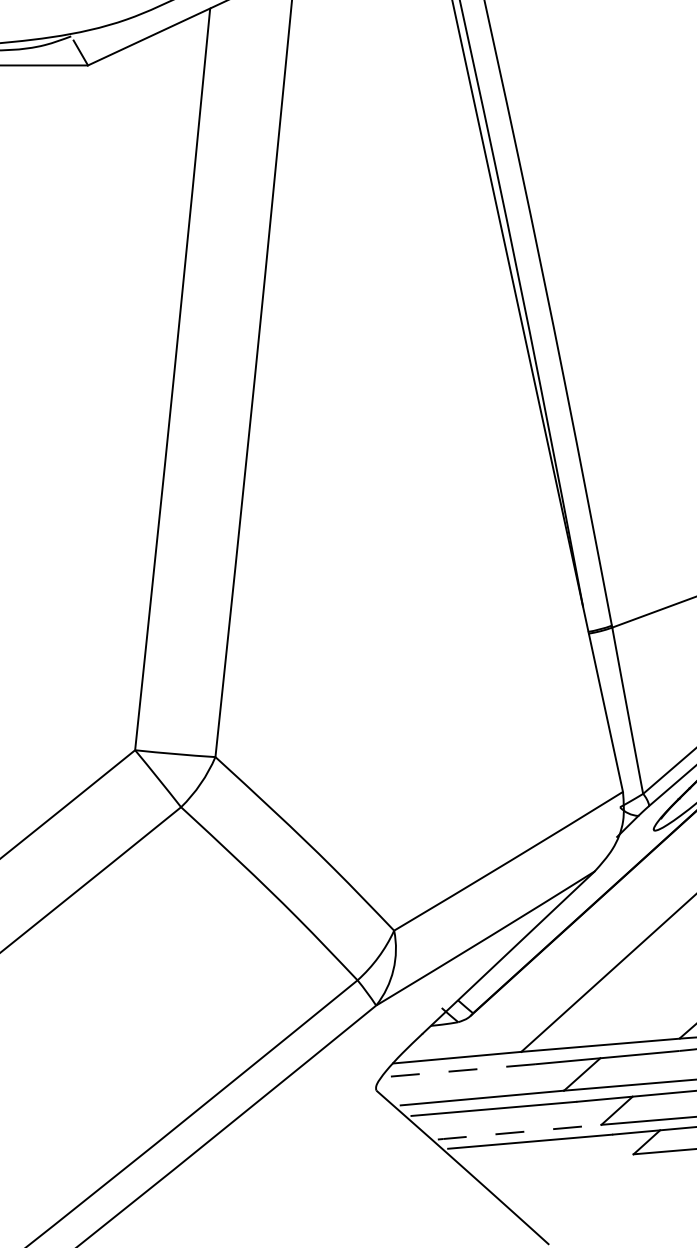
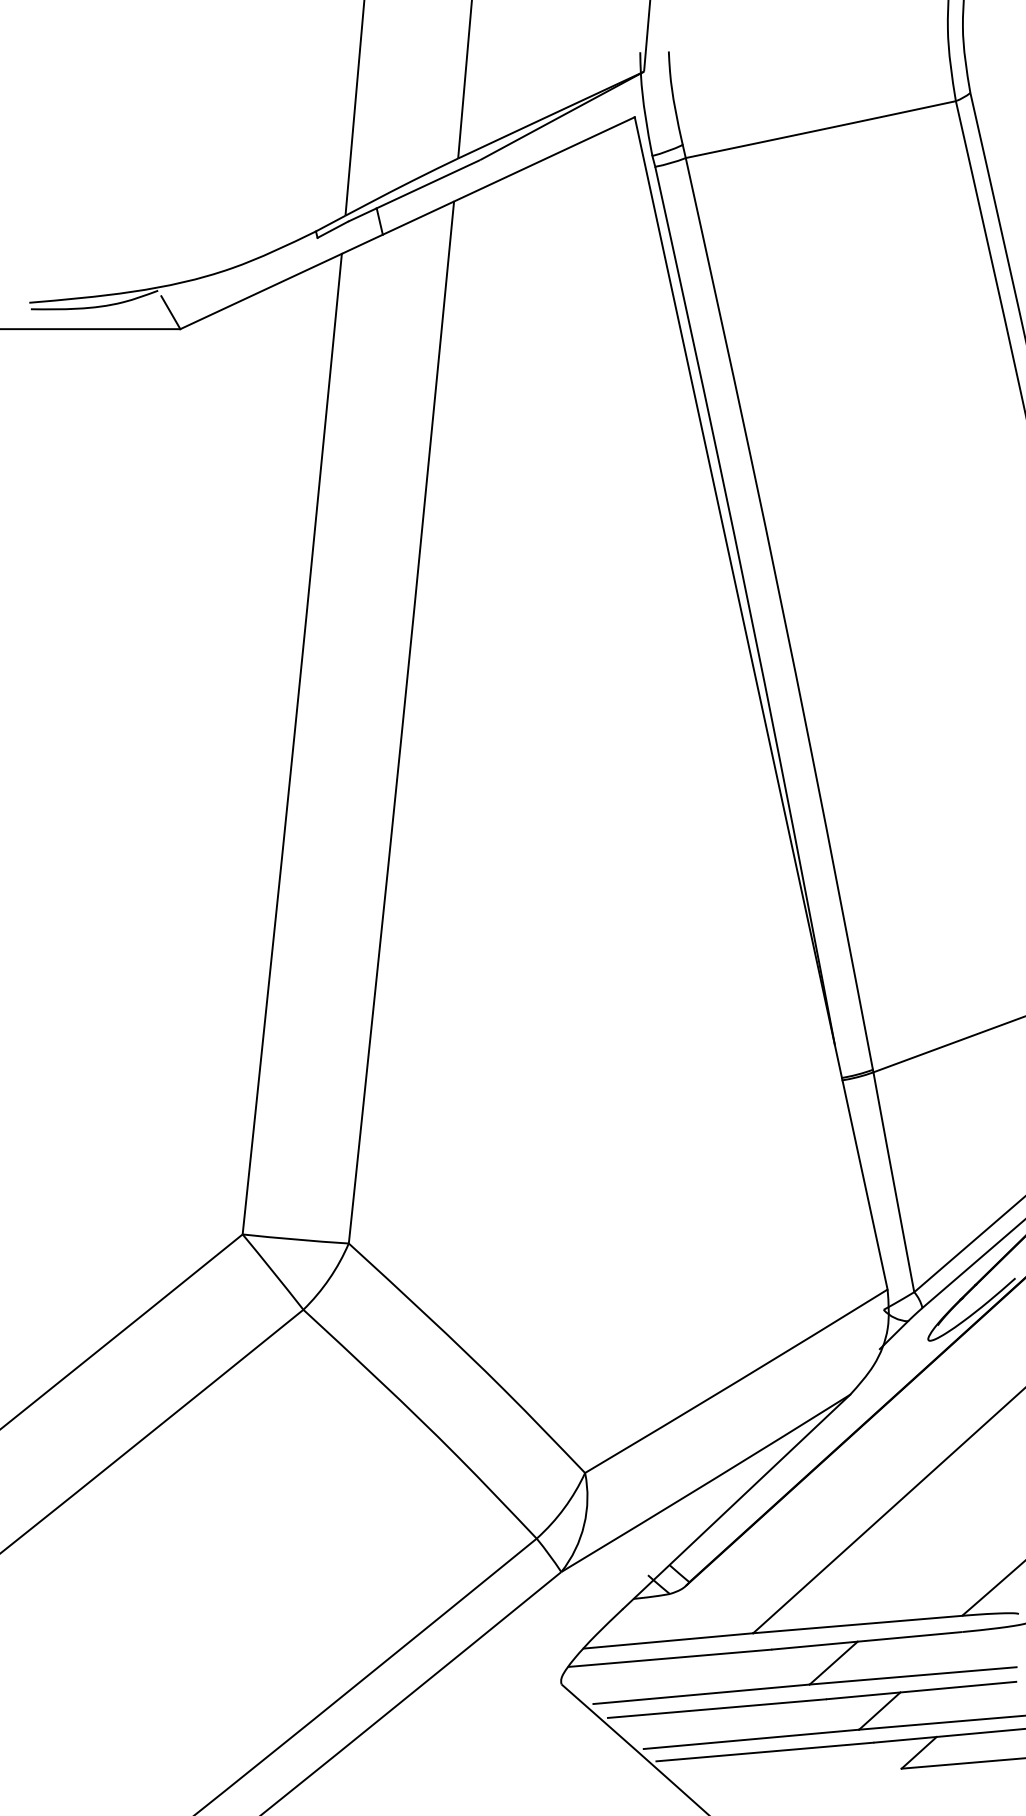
line: (458, 1070) -> (670, 1658), dashed -> solid
line: (519, 1132) -> (750, 1739), dashed -> solid

